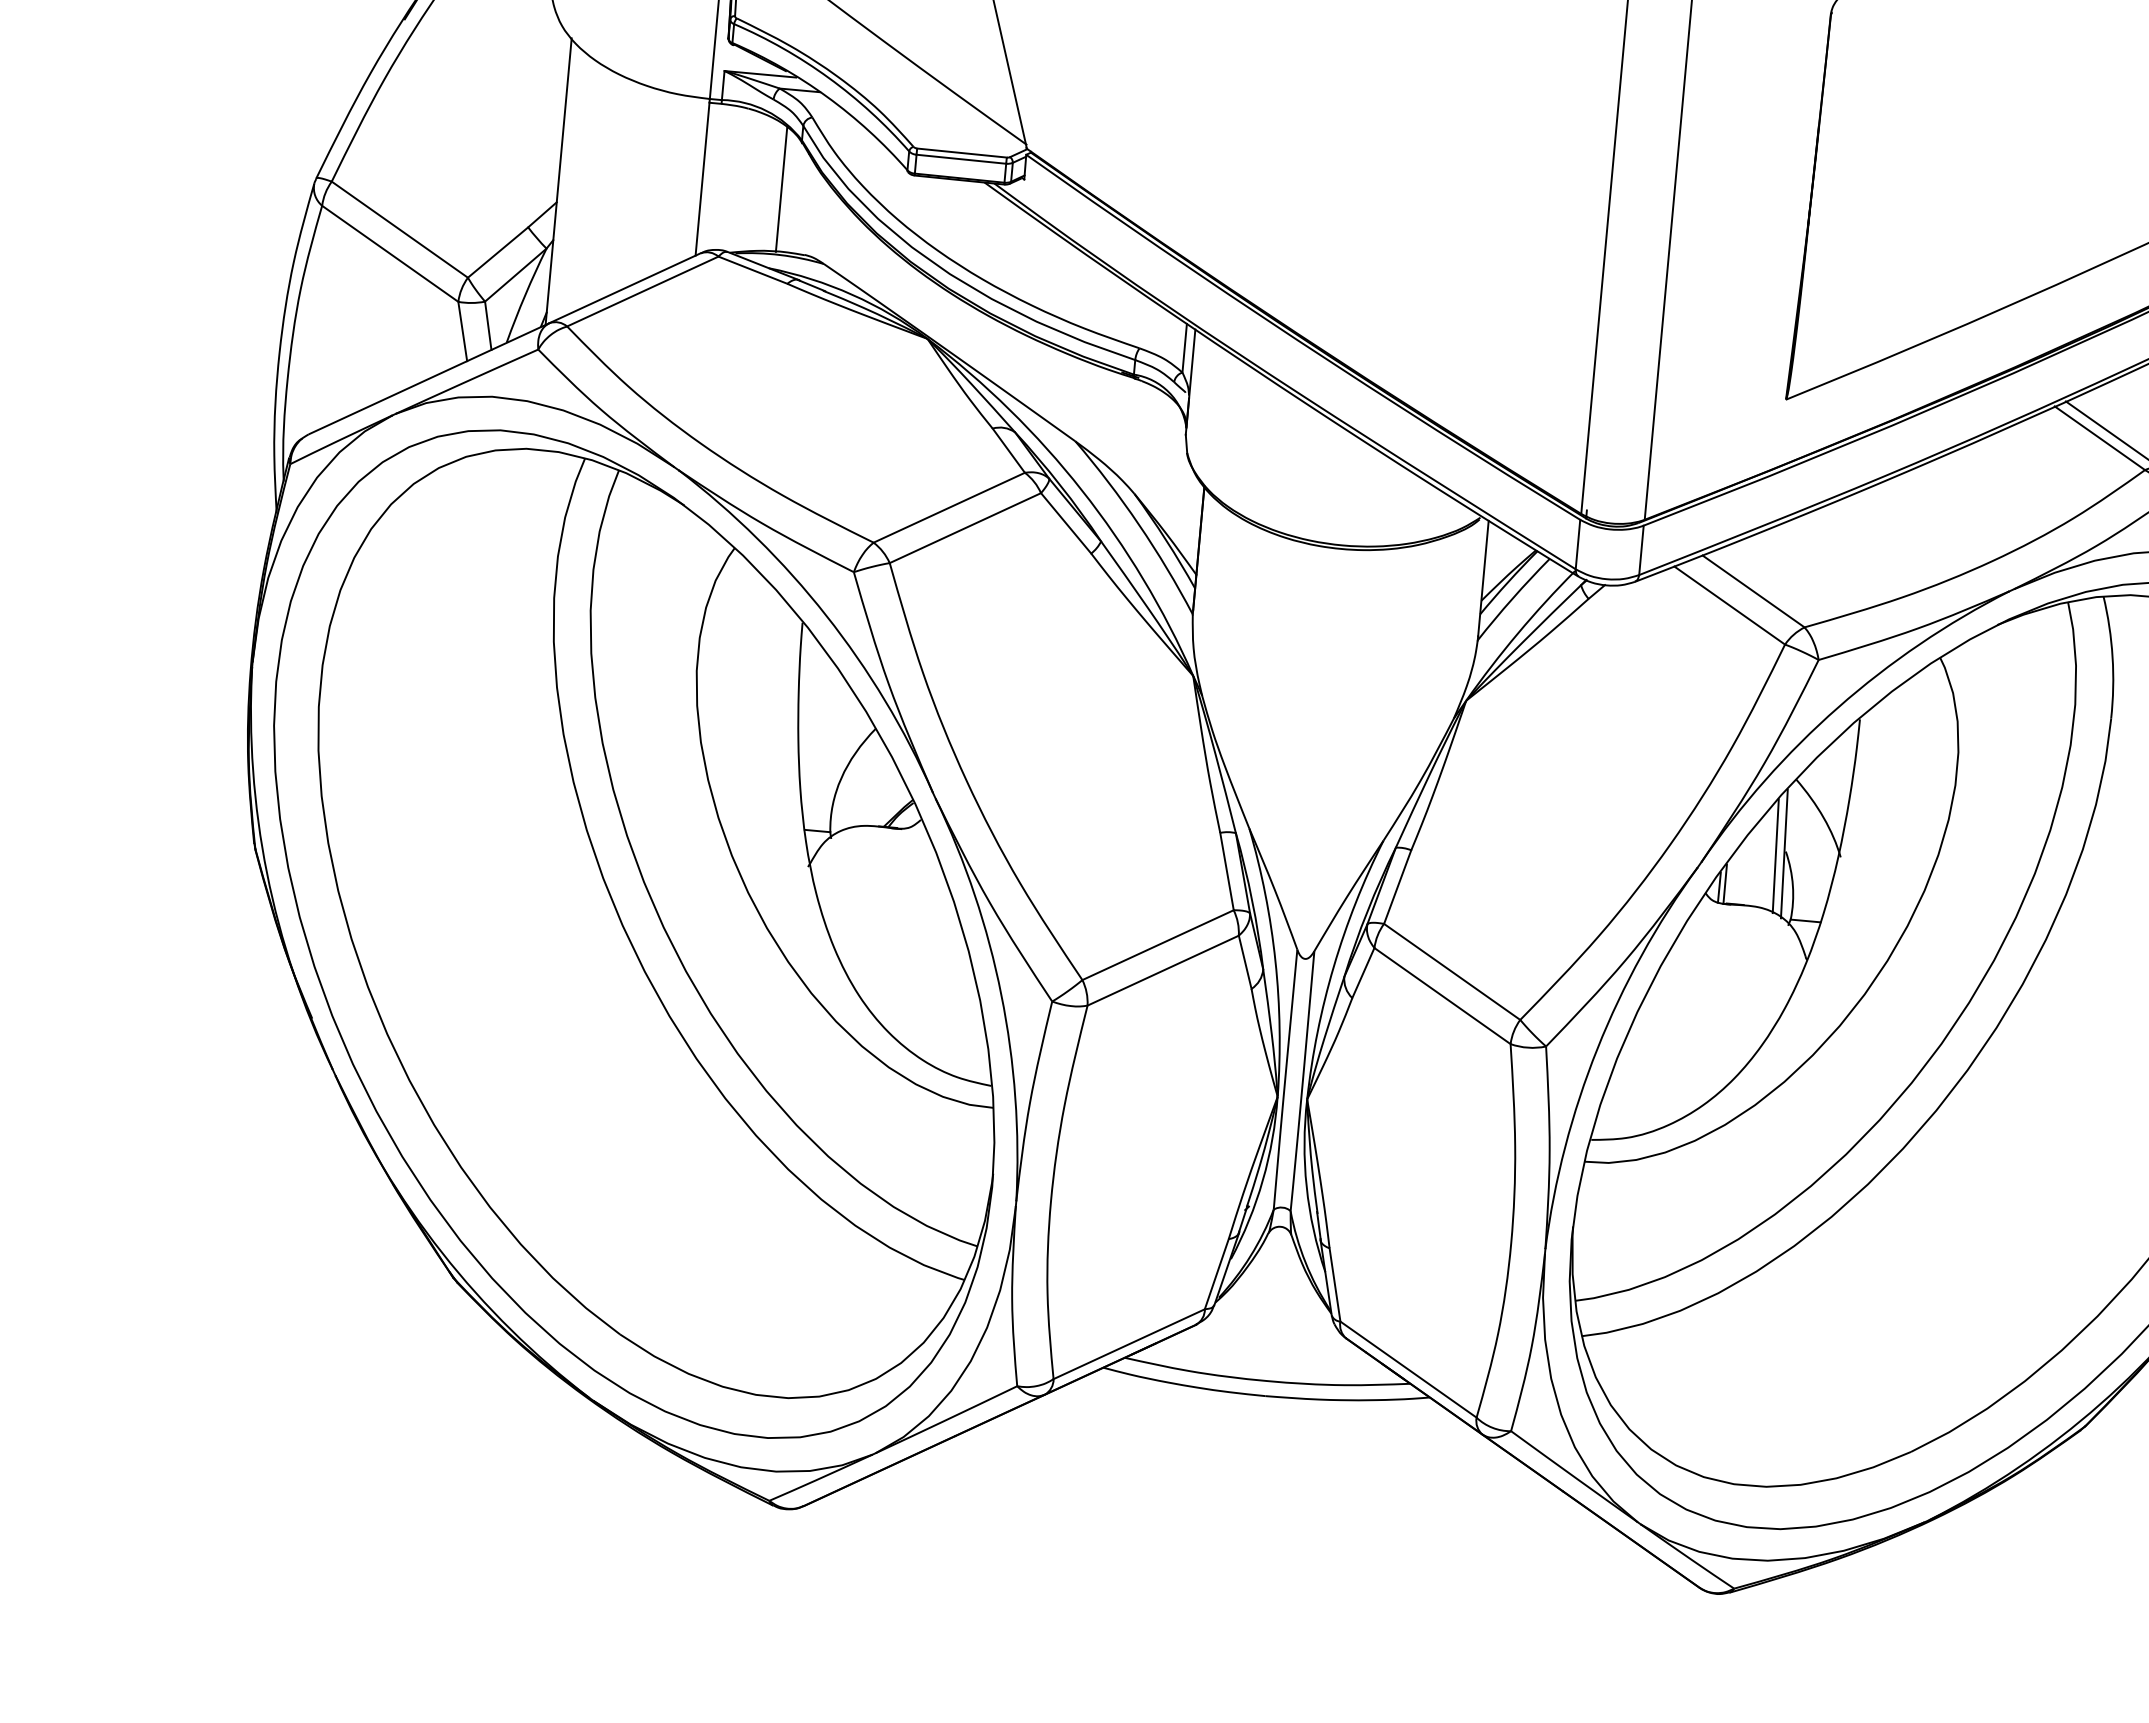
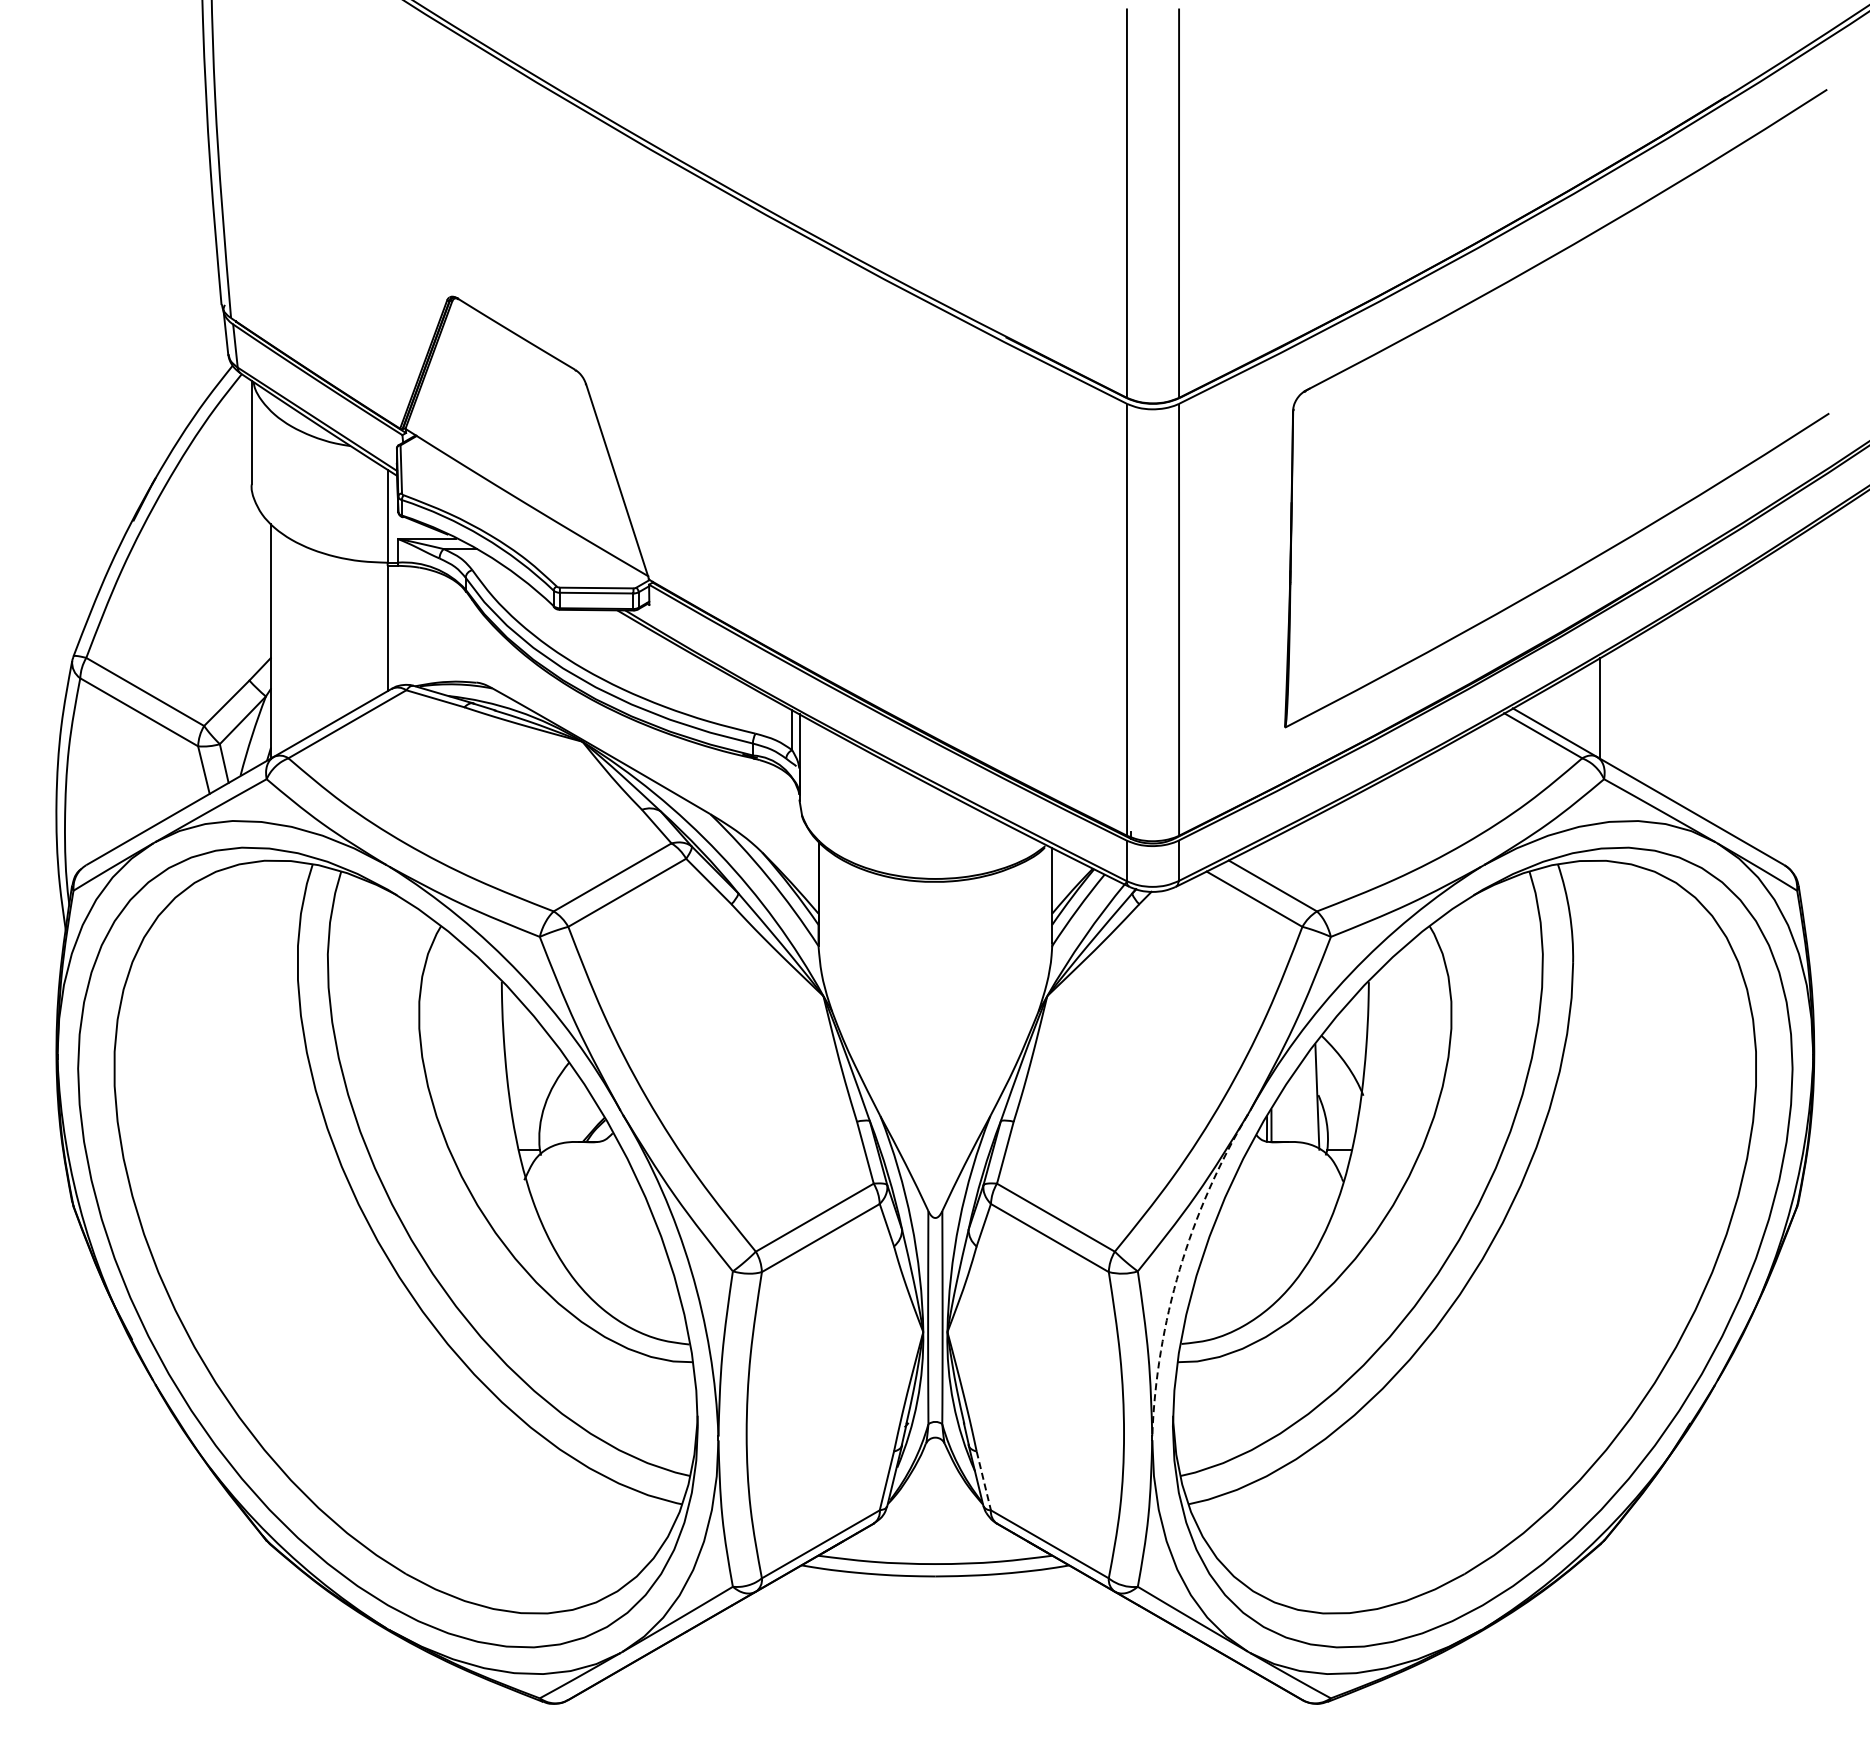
line: (781, 188) -> (452, 630), removed
line: (1775, 856) -> (1310, 1099), removed
arc: (1597, 1048) -> (1179, 1269), solid -> dashed
line: (1334, 1285) -> (983, 1481), solid -> dashed

